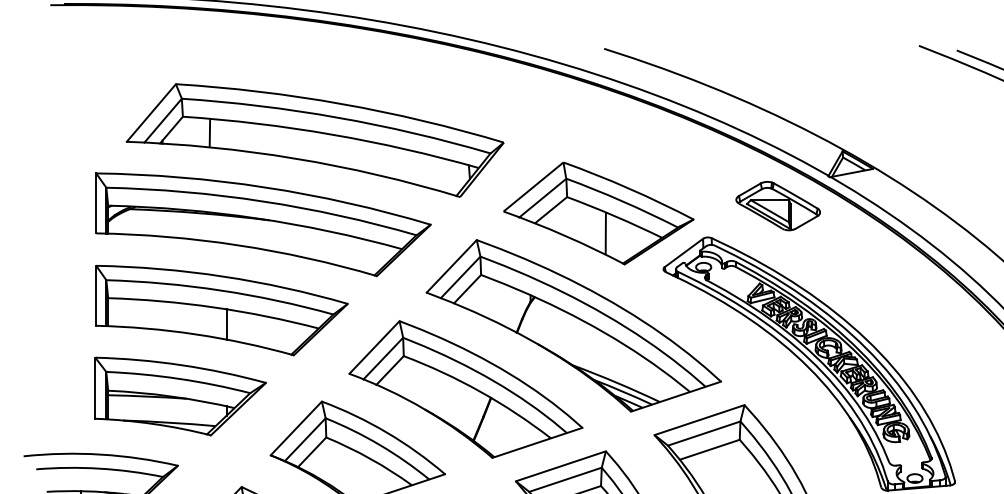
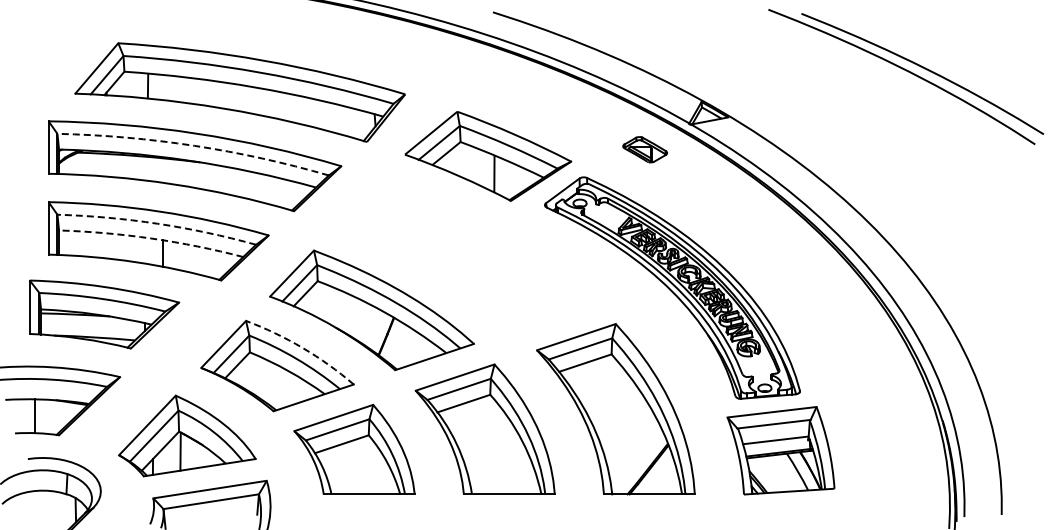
arc: (262, 201) -> (194, 145), solid -> dashed
part: (777, 205) -> (644, 149), size x0.6
arc: (220, 290) -> (157, 223), solid -> dashed
arc: (213, 307) -> (151, 238), solid -> dashed
part: (573, 325) -> (466, 254), removed
part: (180, 396) -> (104, 314), moved
arc: (386, 431) -> (302, 347), solid -> dashed

